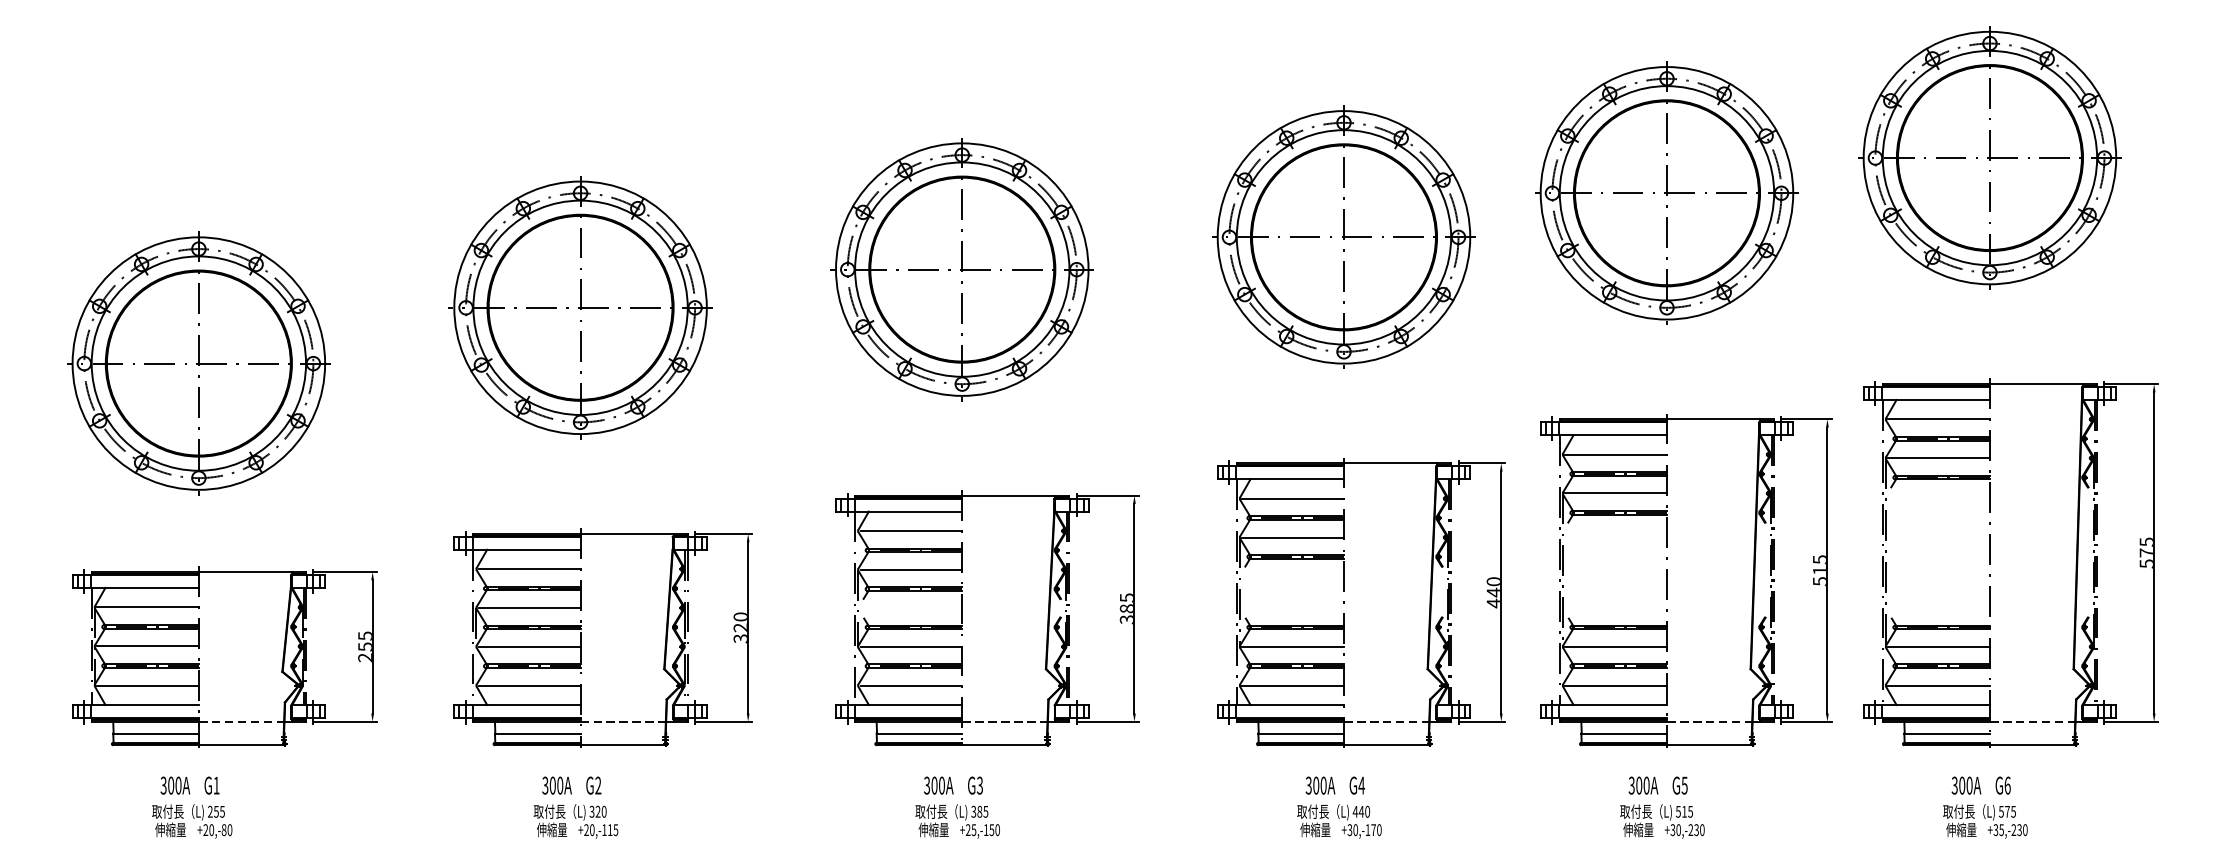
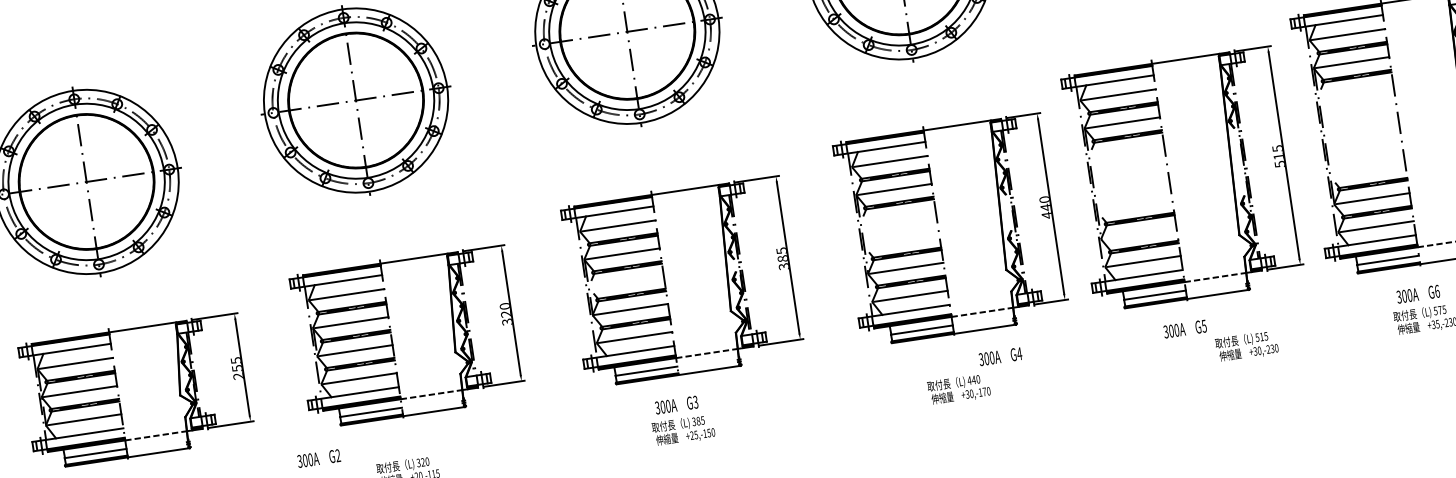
line: (1615, 646) -> (1139, 233), removed
text: (571, 785) -> (318, 458), moved
text: (1334, 785) -> (999, 356), moved
text: (1662, 821) -> (1246, 346), moved

